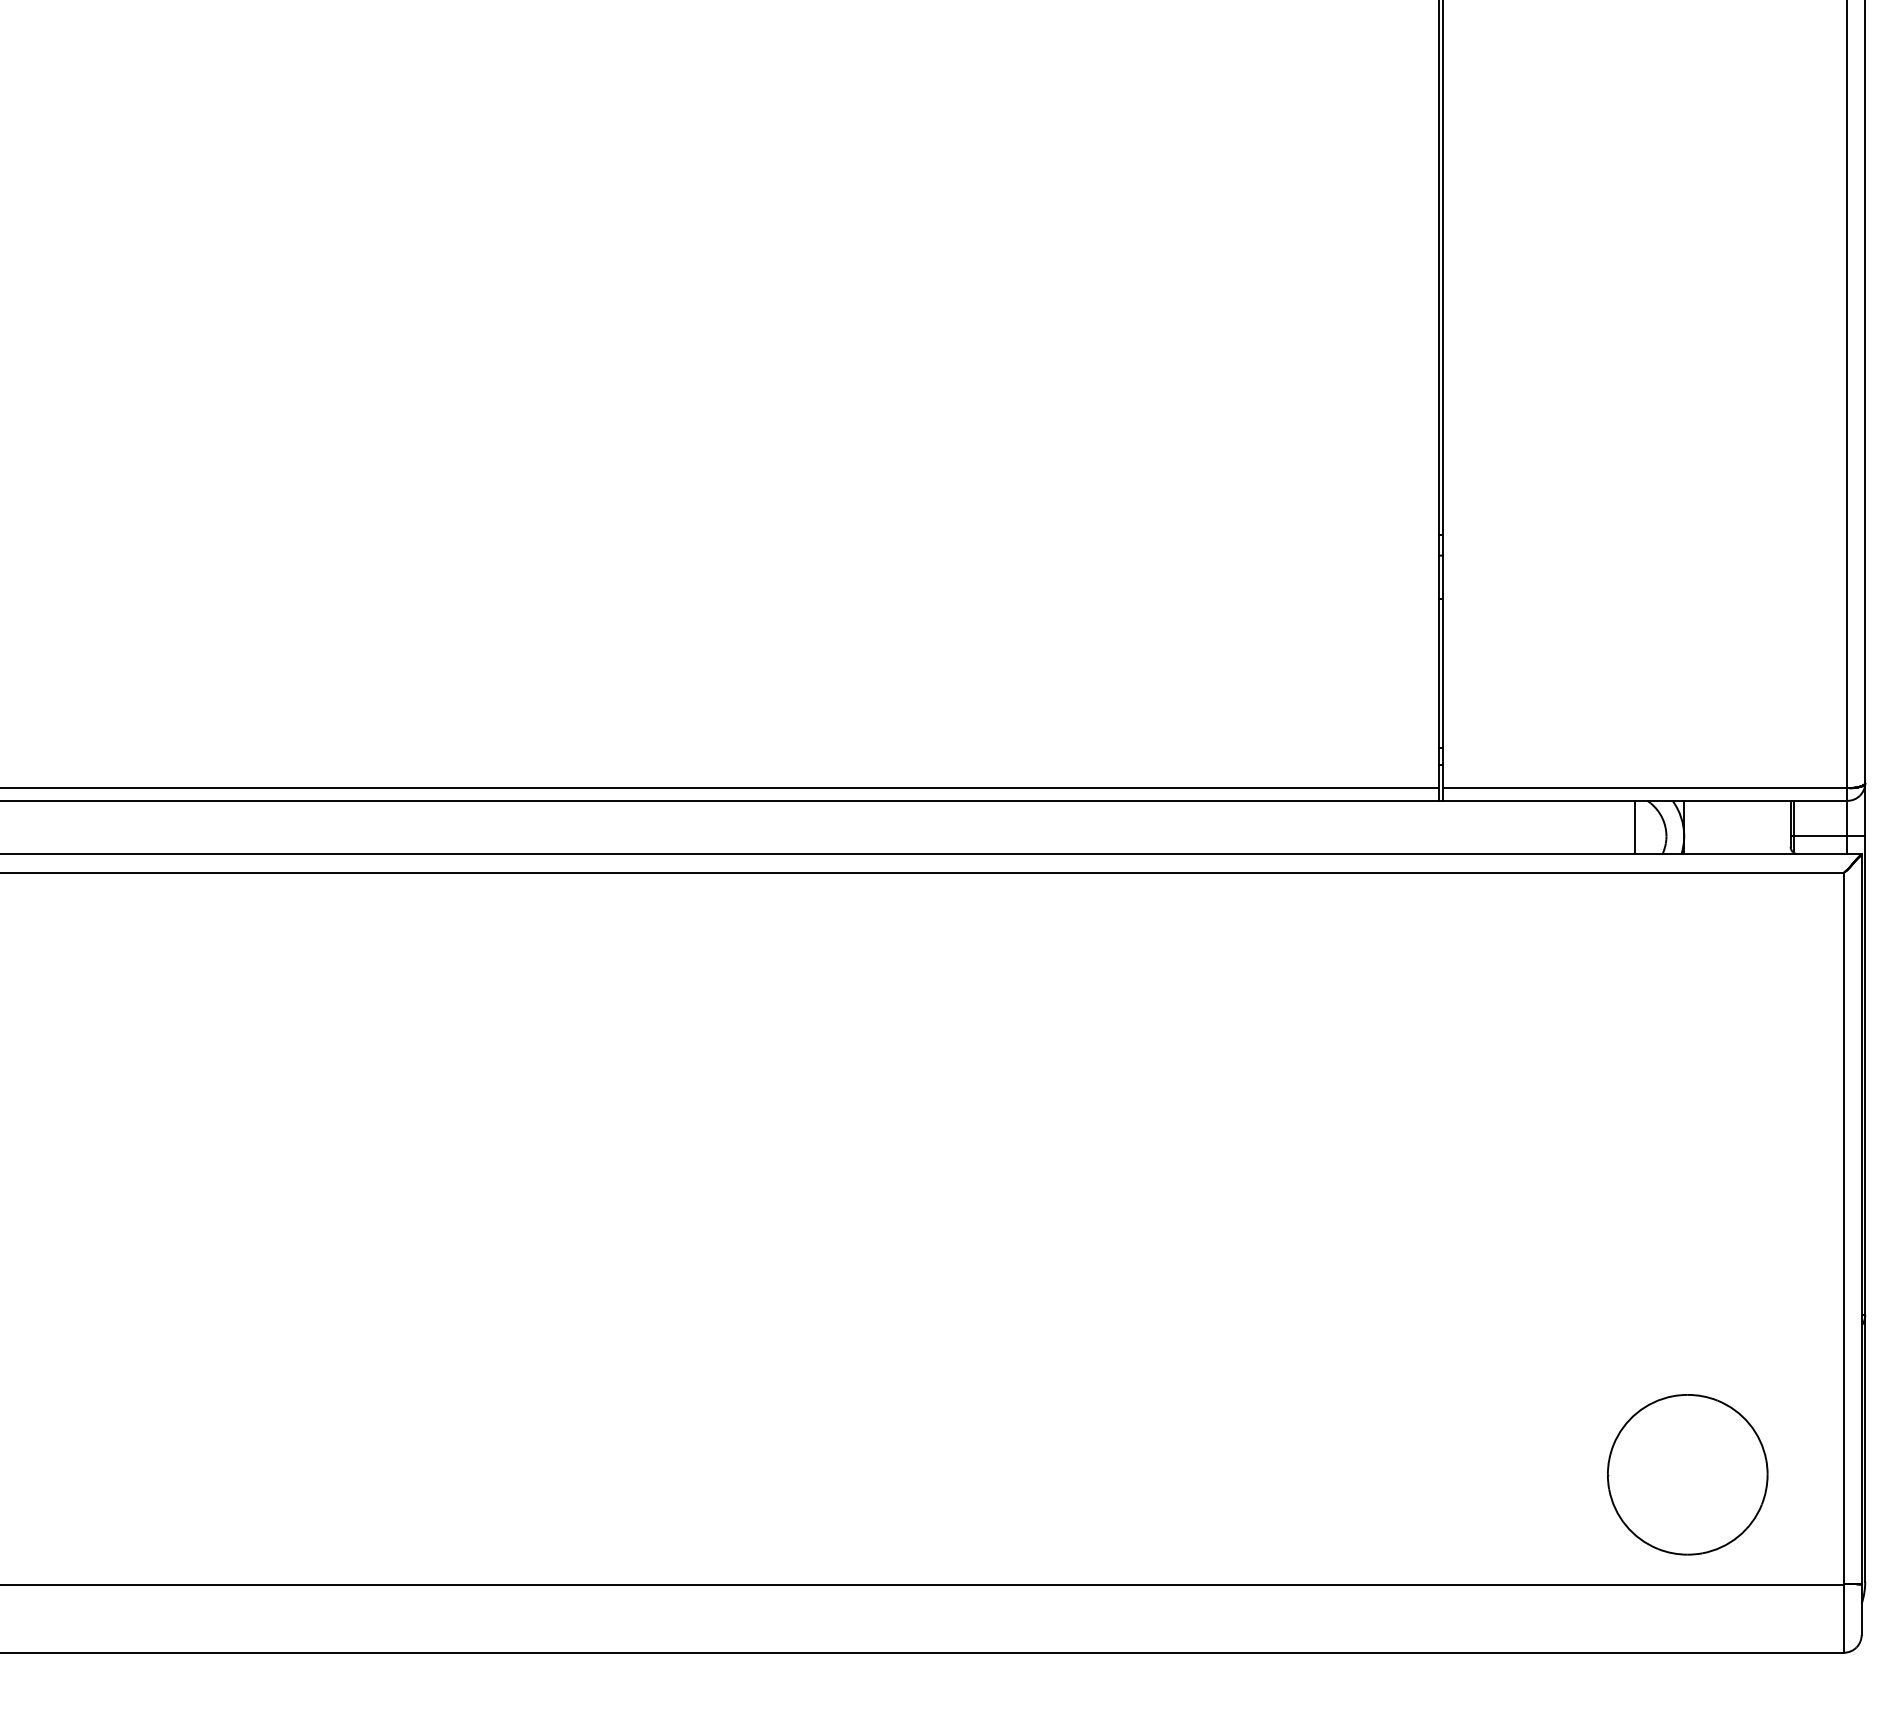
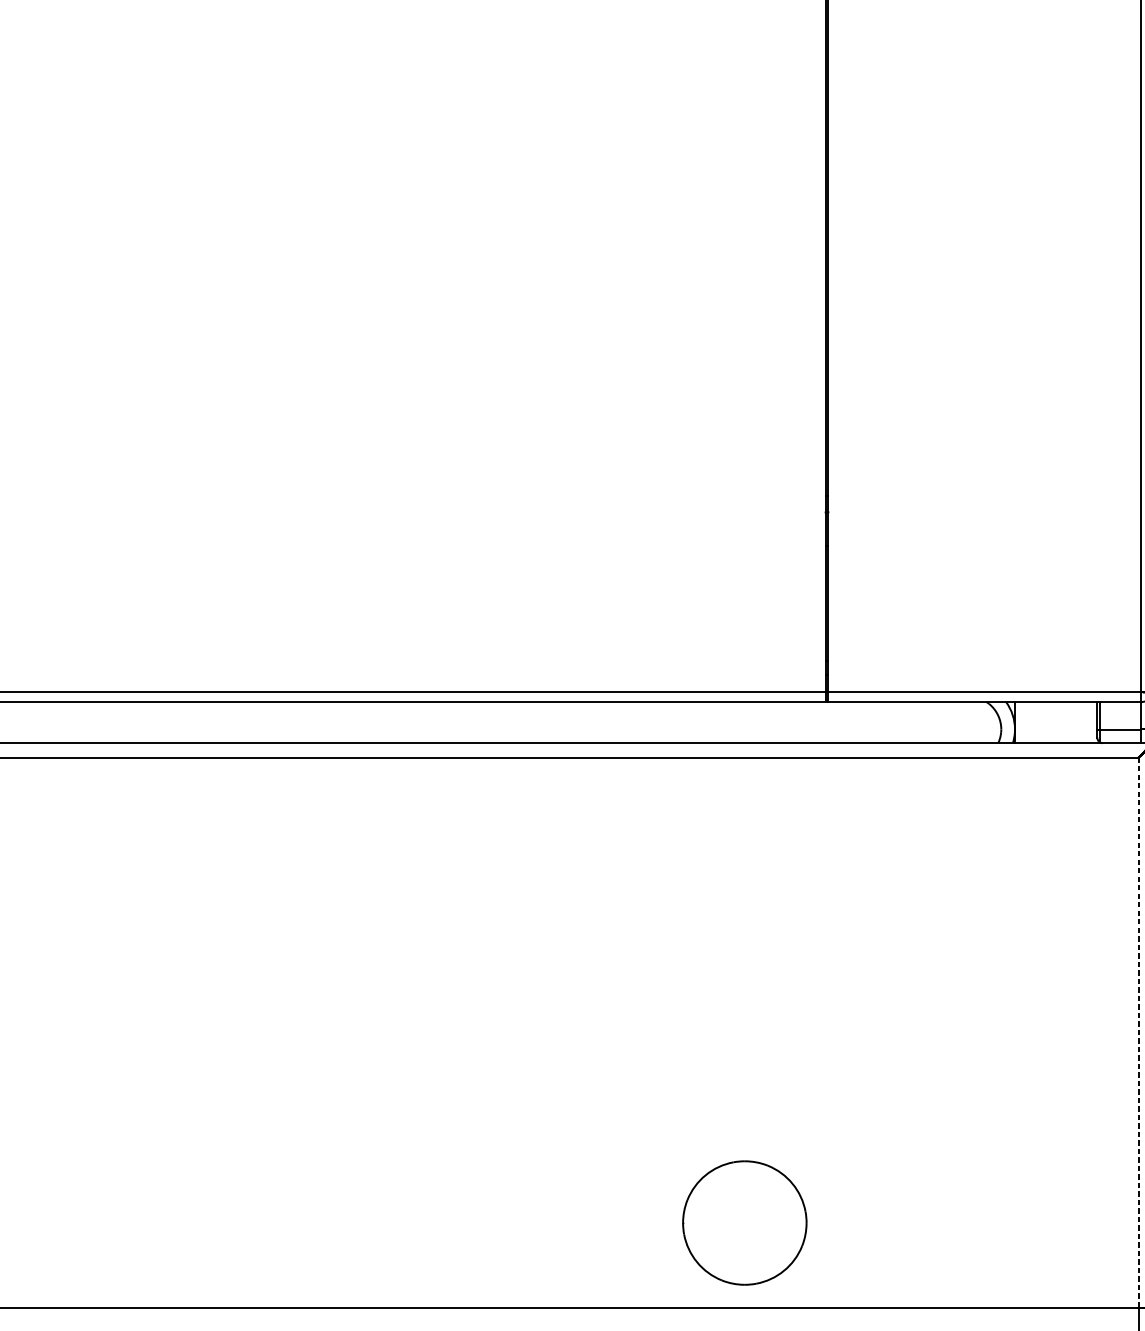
line: (1634, 827) -> (976, 722), removed
line: (1843, 1229) -> (1138, 1033), solid -> dashed
part: (1687, 1474) -> (744, 1222), moved

